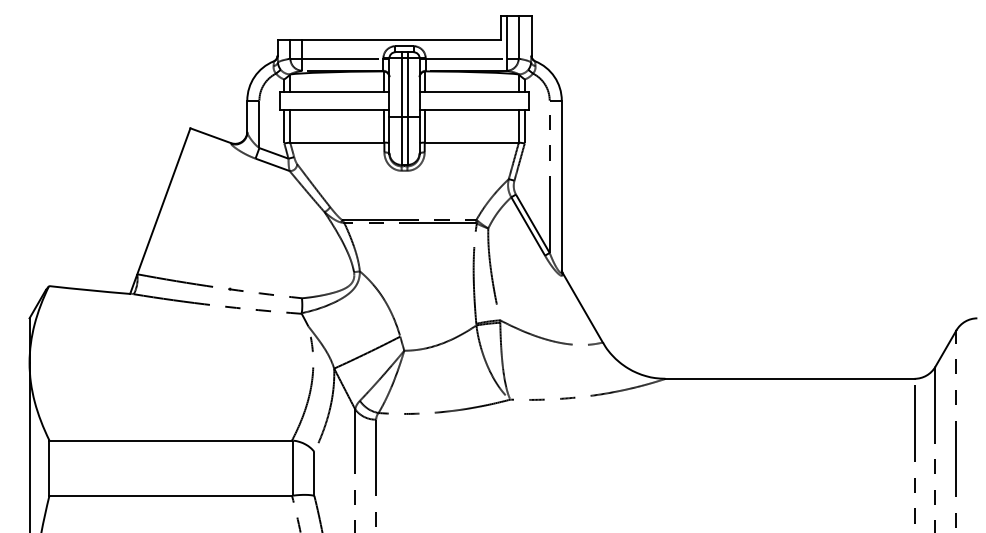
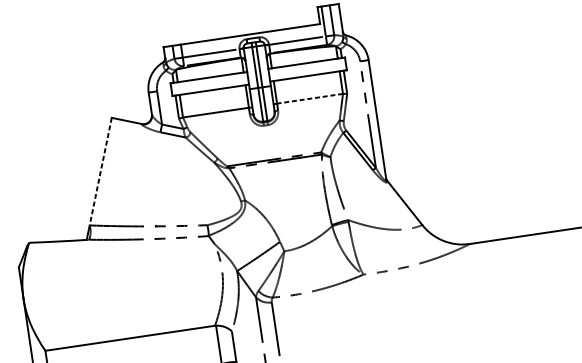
line: (471, 142) -> (309, 98), solid -> dashed
line: (163, 201) -> (100, 171), solid -> dashed

